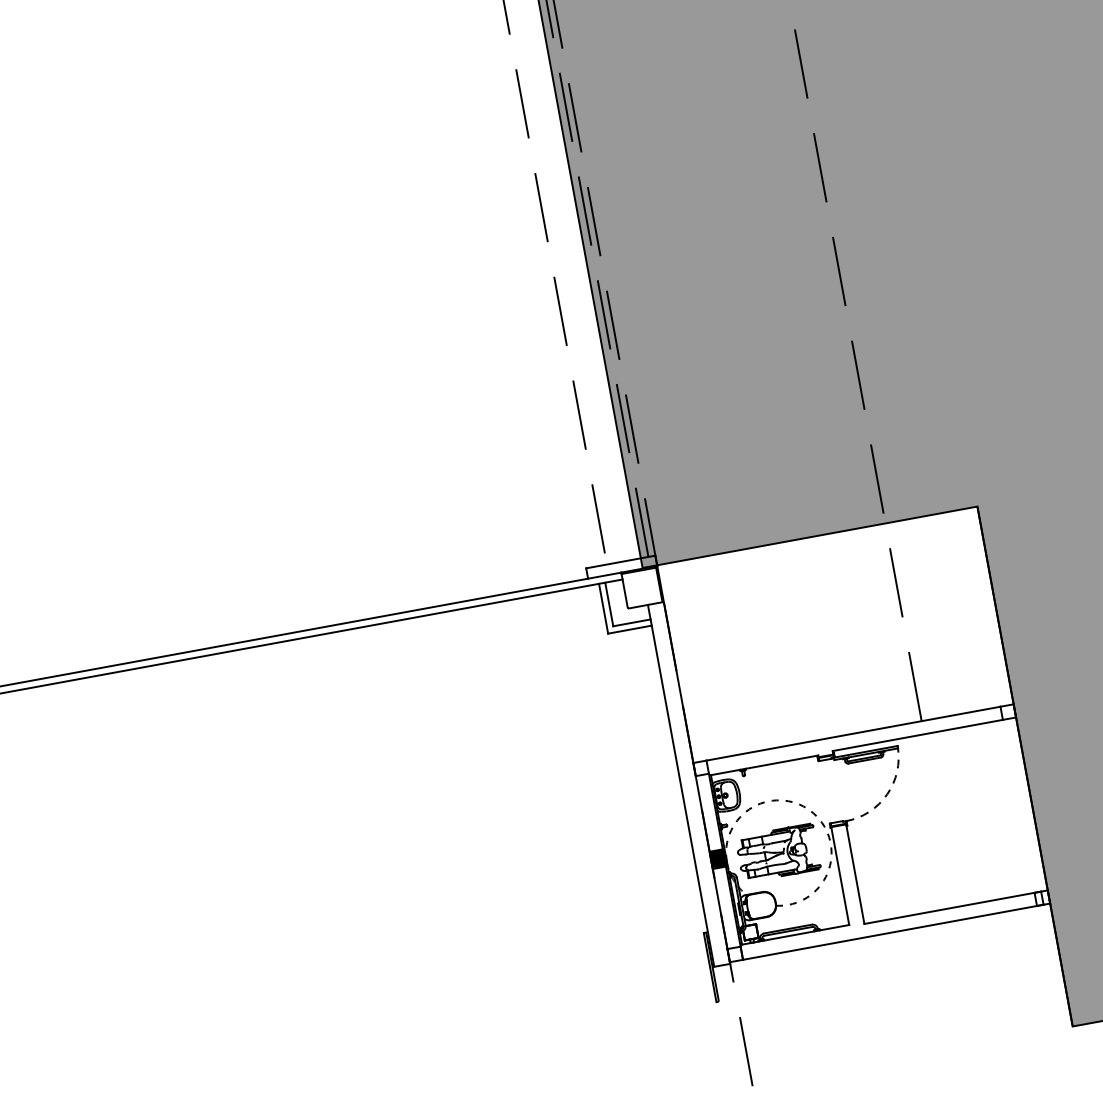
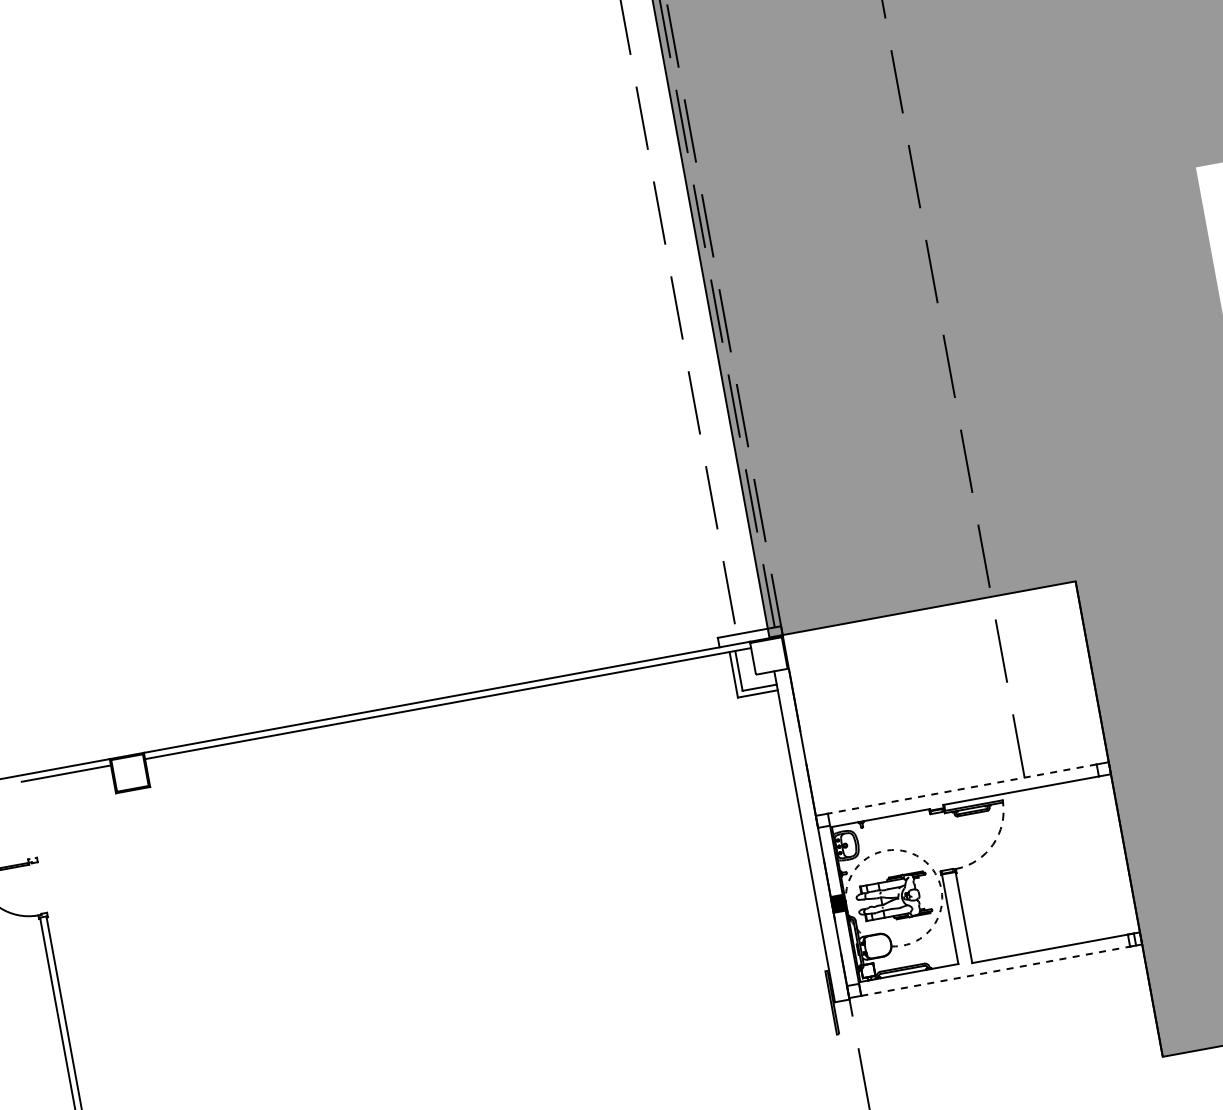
line: (853, 734) -> (962, 789), solid -> dashed
line: (893, 932) -> (998, 970), solid -> dashed

